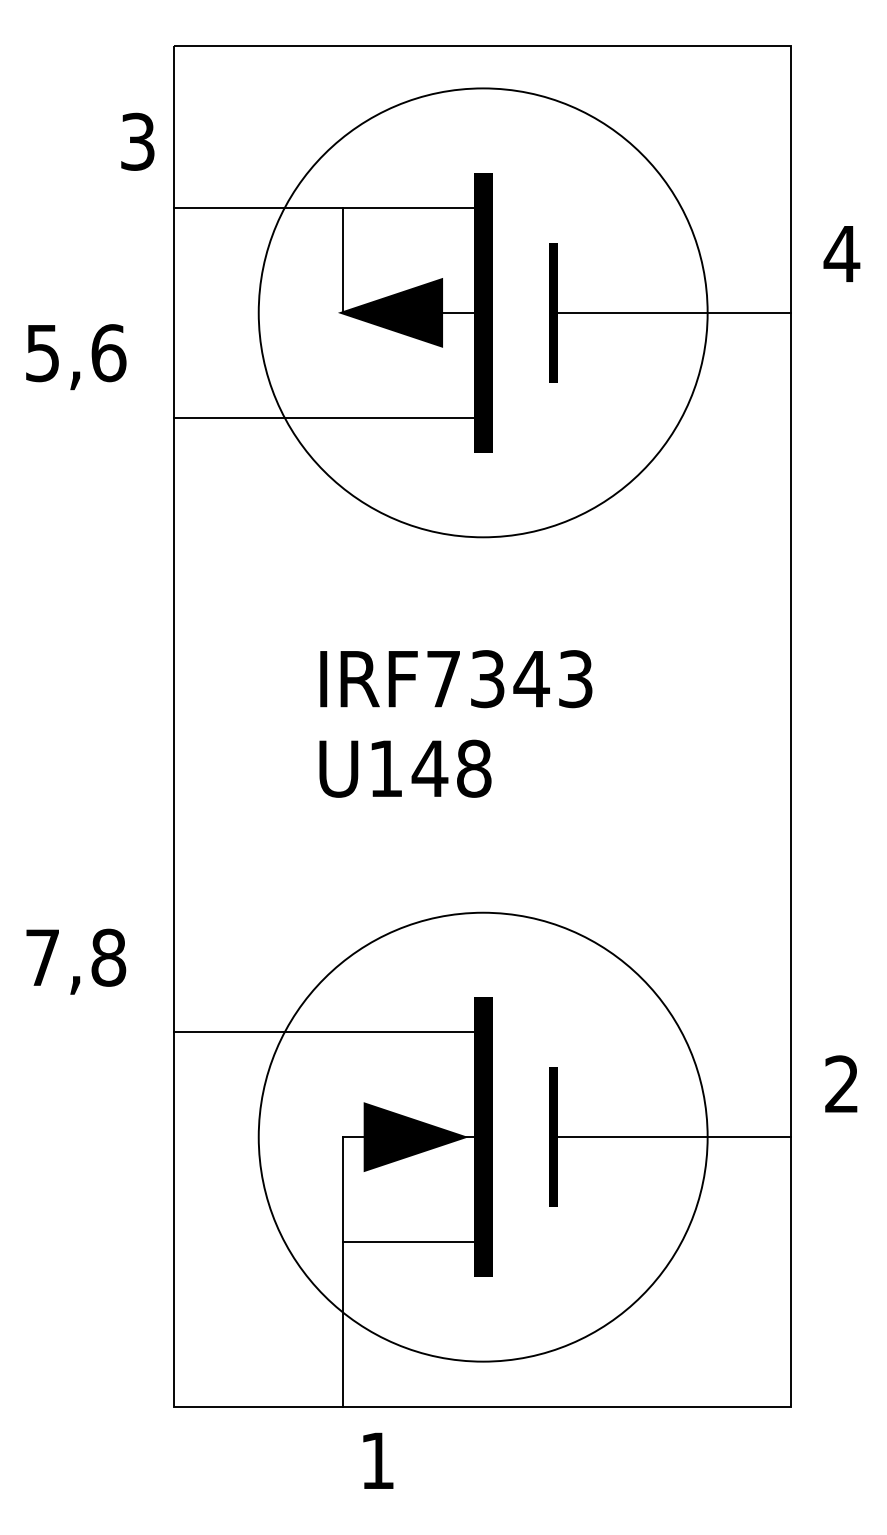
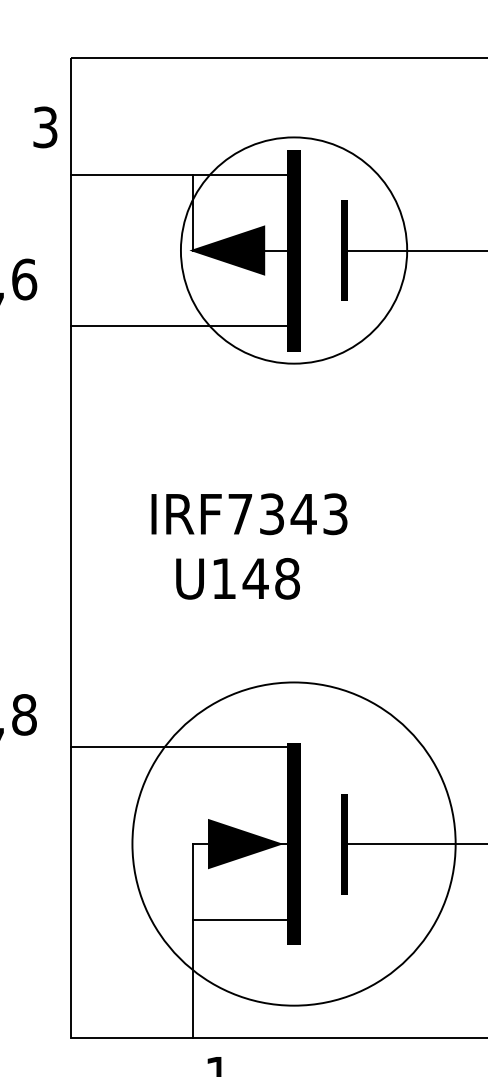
circle: (482, 312) -> (293, 250), size x0.7
text: (456, 679) -> (249, 514), moved
line: (328, 1032) -> (182, 747), moved

